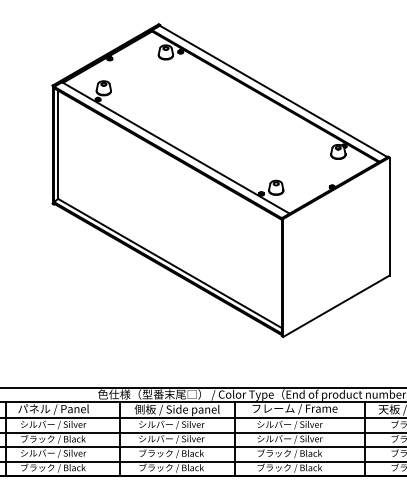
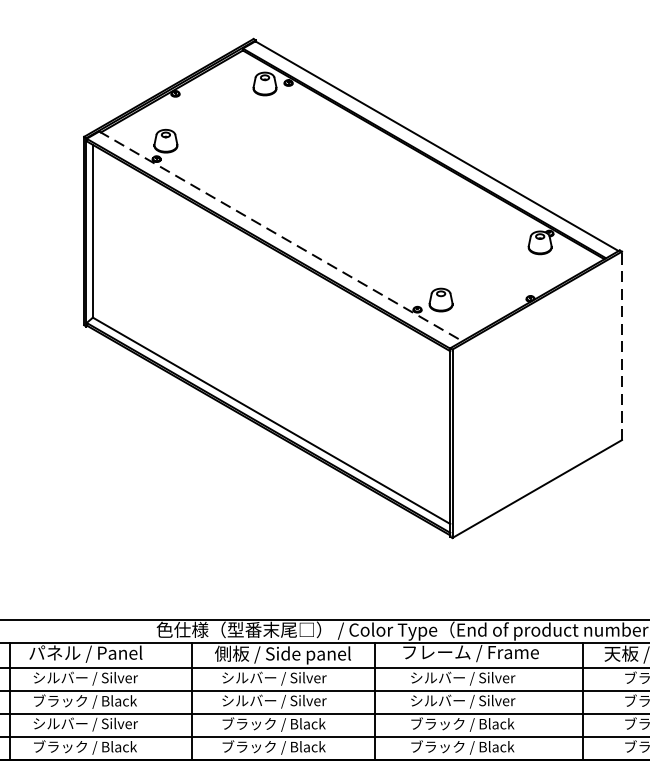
line: (176, 148) -> (281, 237), solid -> dashed
line: (389, 216) -> (621, 345), solid -> dashed

